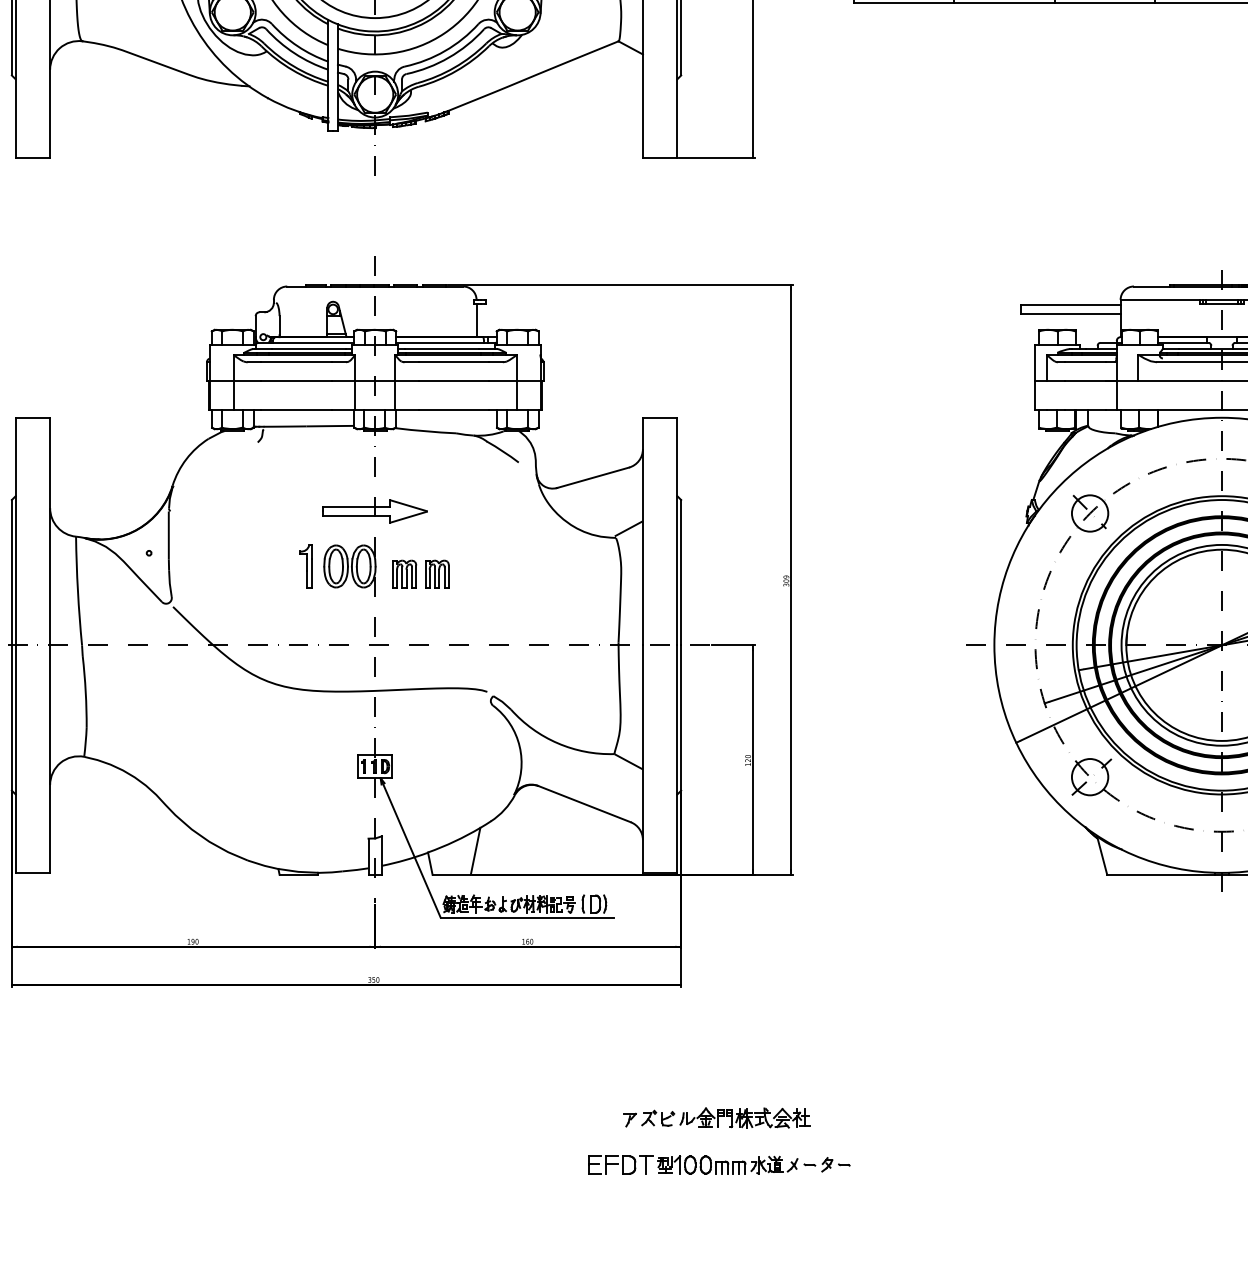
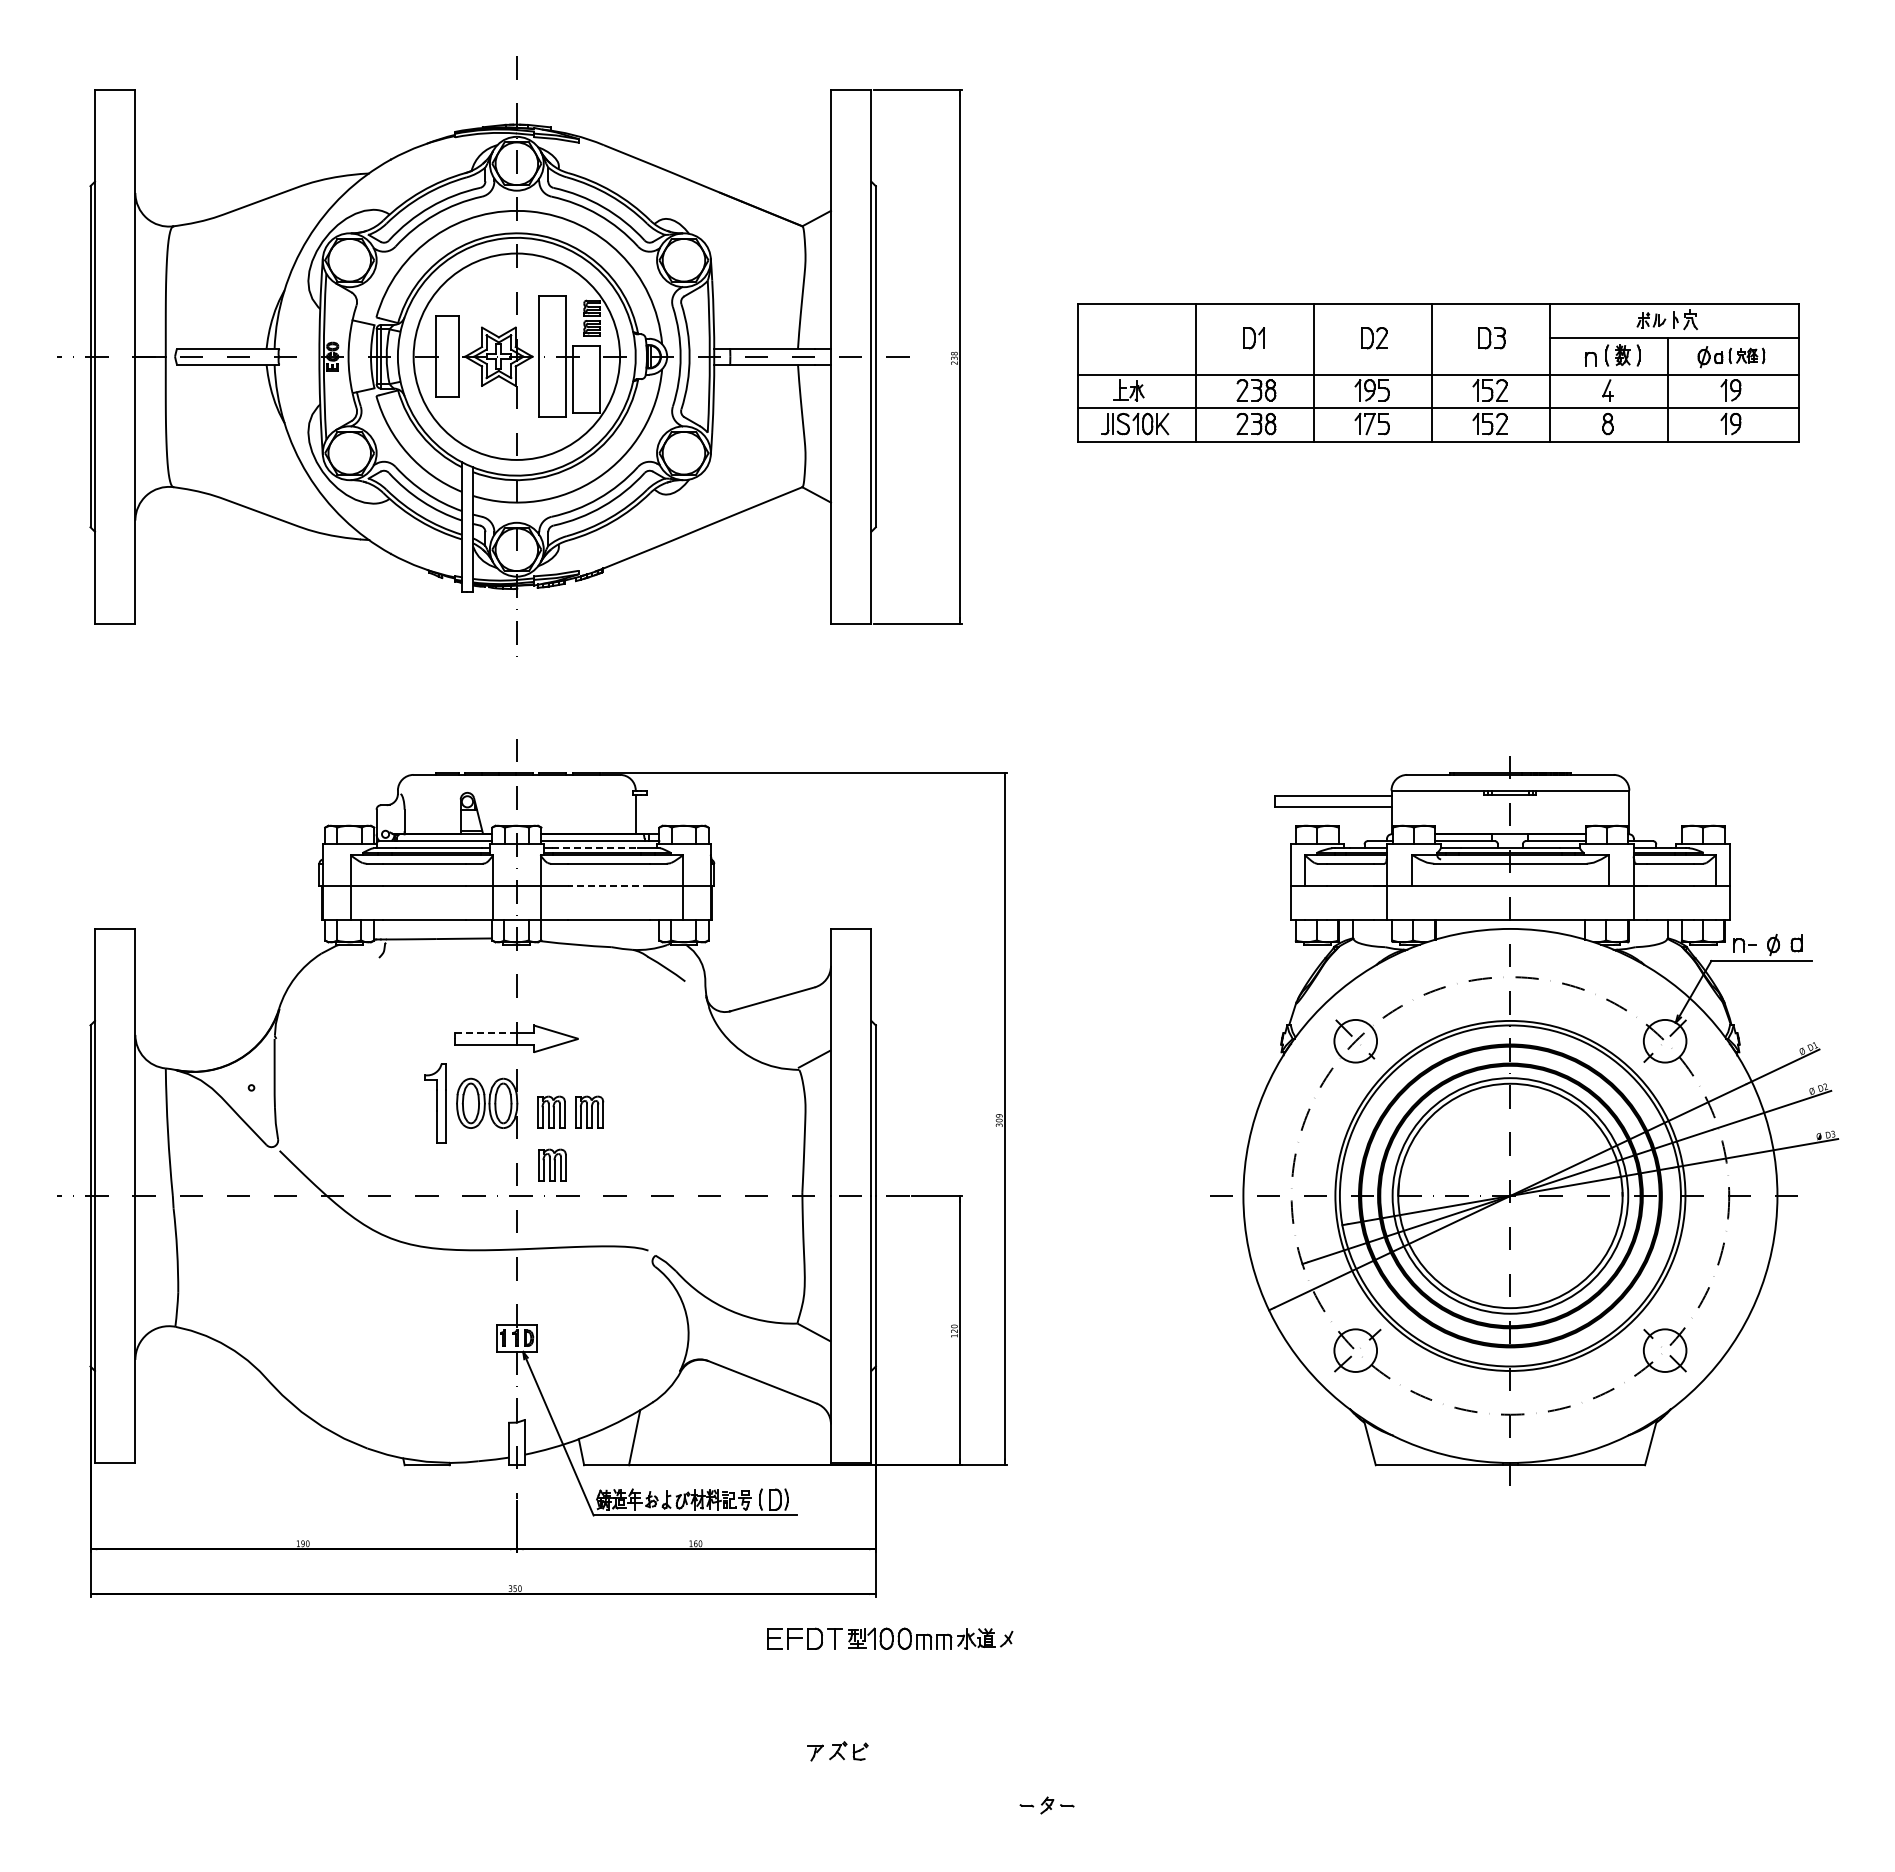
line: (442, 349) -> (595, 848), solid -> dashed
line: (453, 381) -> (608, 886), solid -> dashed
line: (349, 506) -> (486, 1033), solid -> dashed
part: (305, 566) -> (435, 1103), size x1.6
part: (405, 618) -> (552, 1164), added
part: (744, 1117) -> (950, 1750), removed
part: (693, 1164) -> (890, 1638), moved

